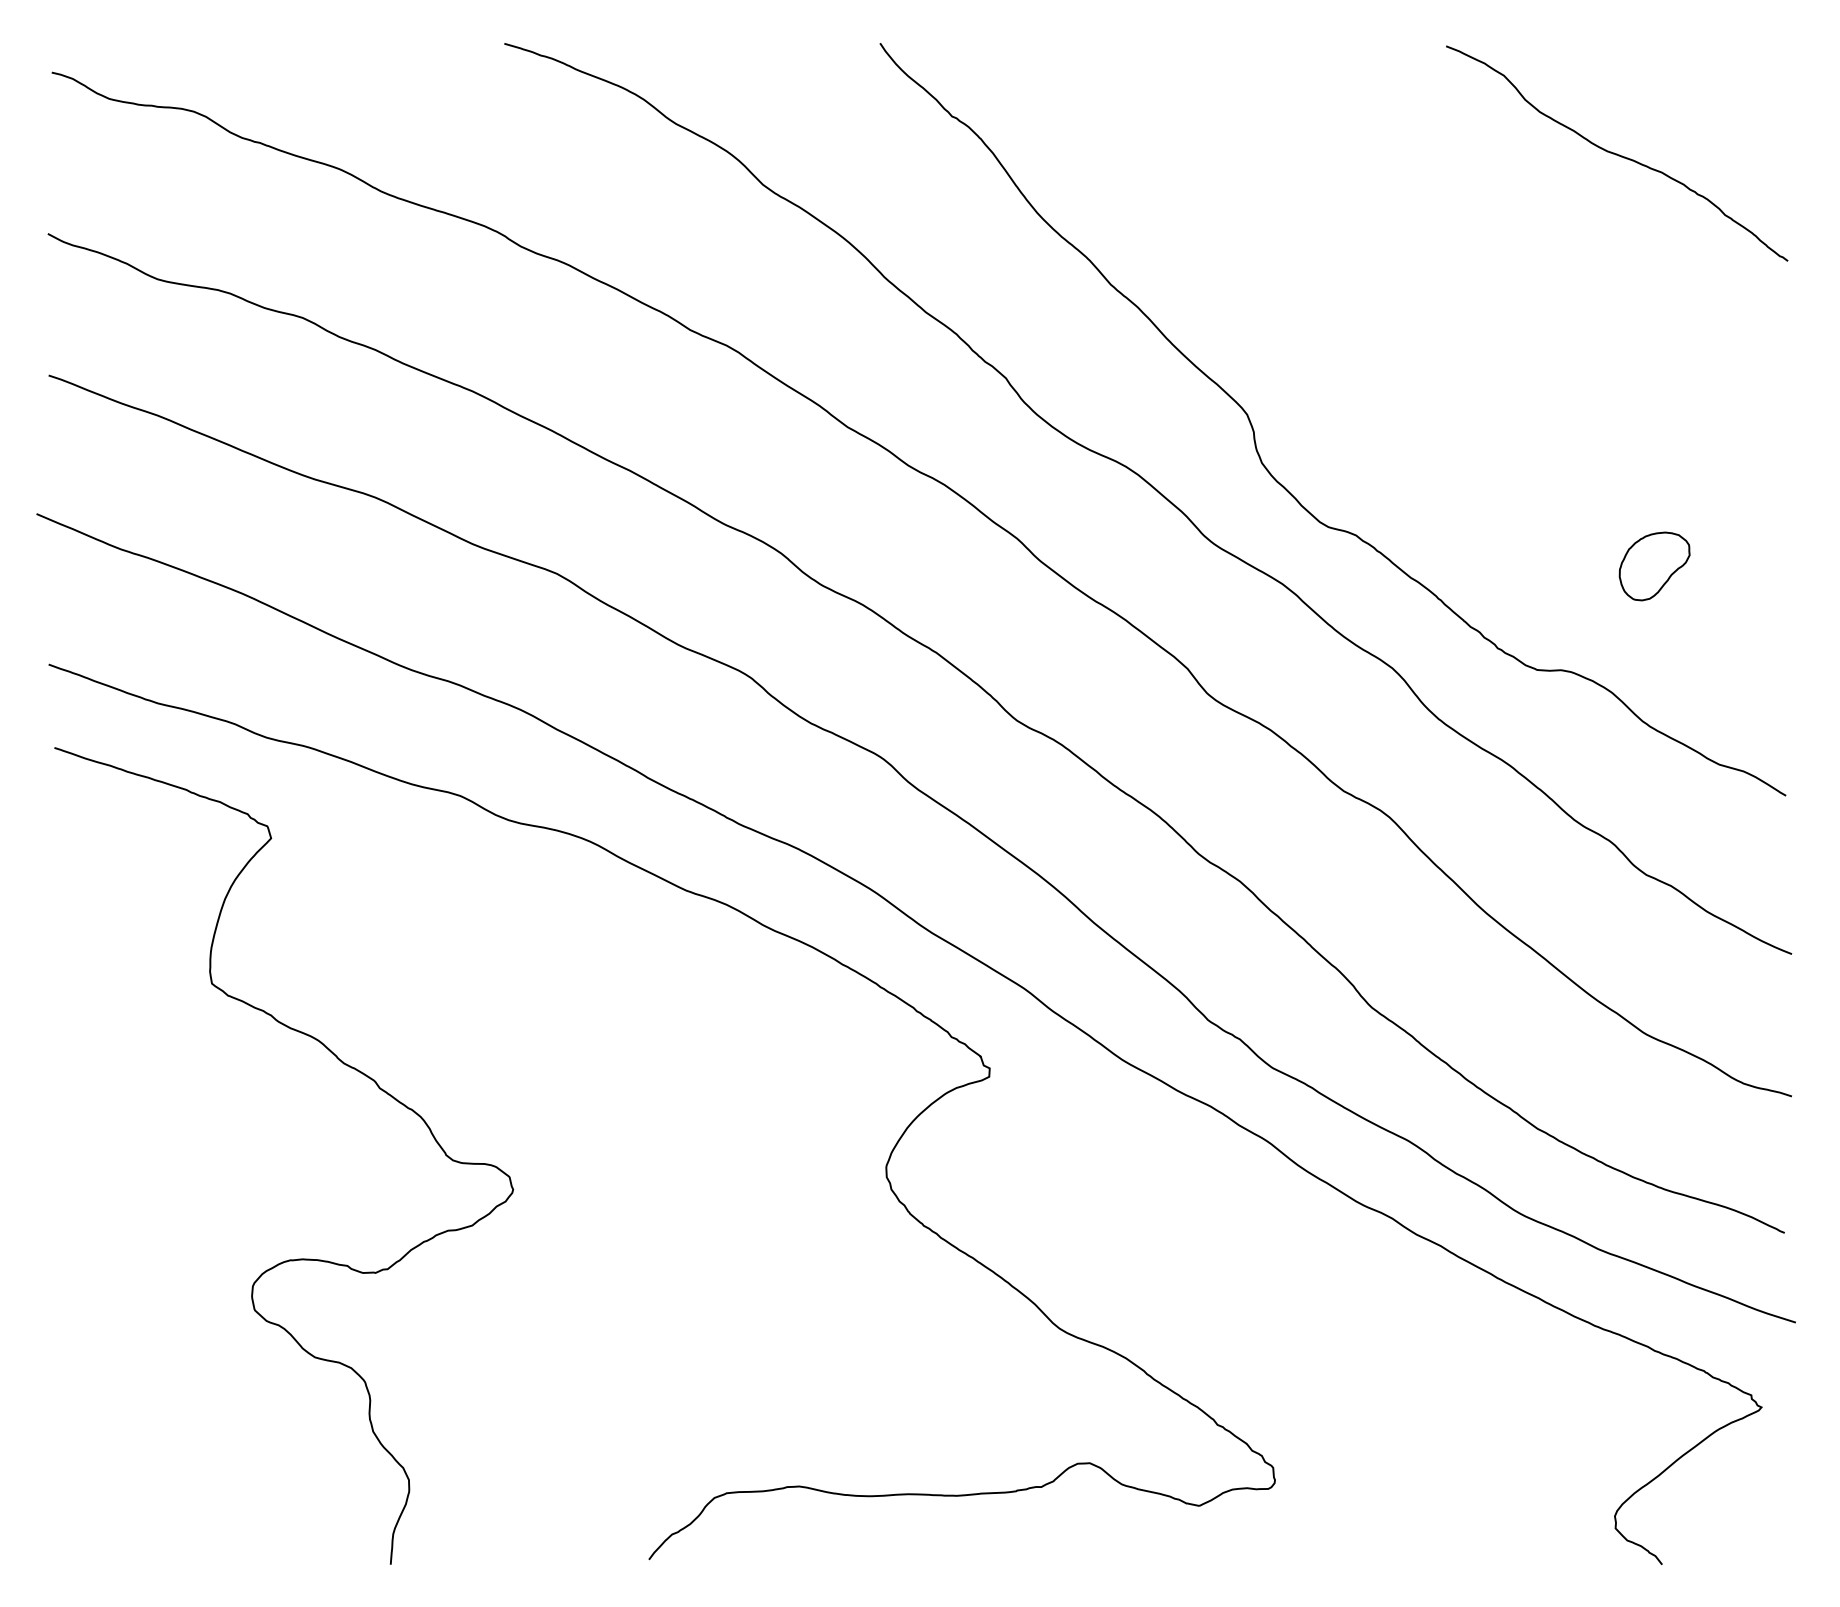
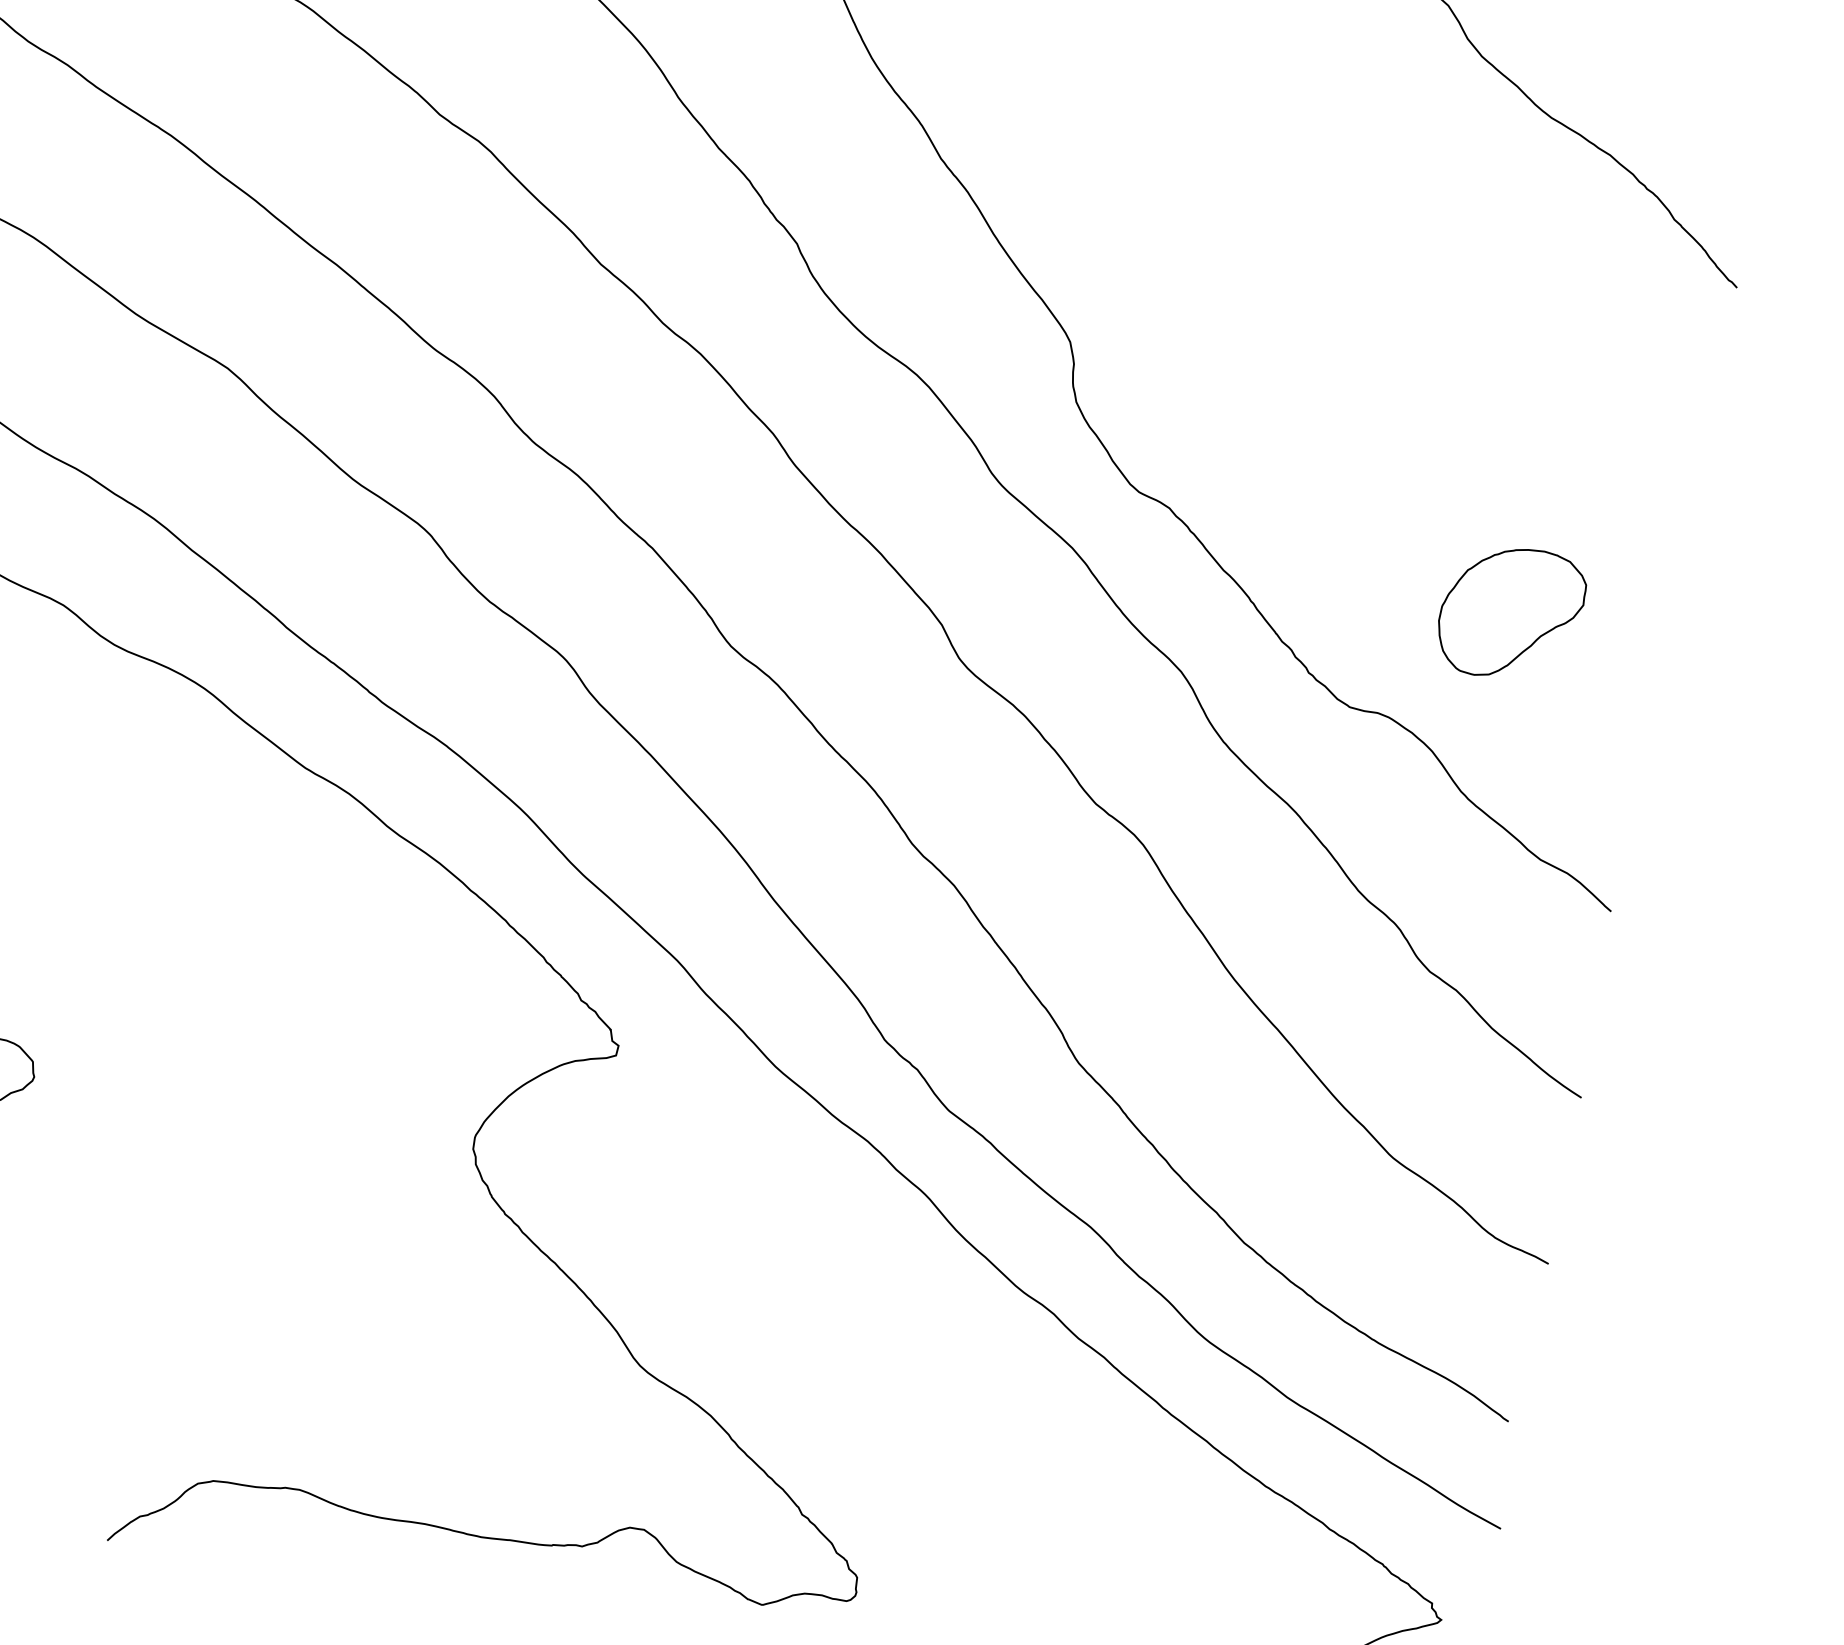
part: (1654, 566) -> (1510, 613), size x1.67

